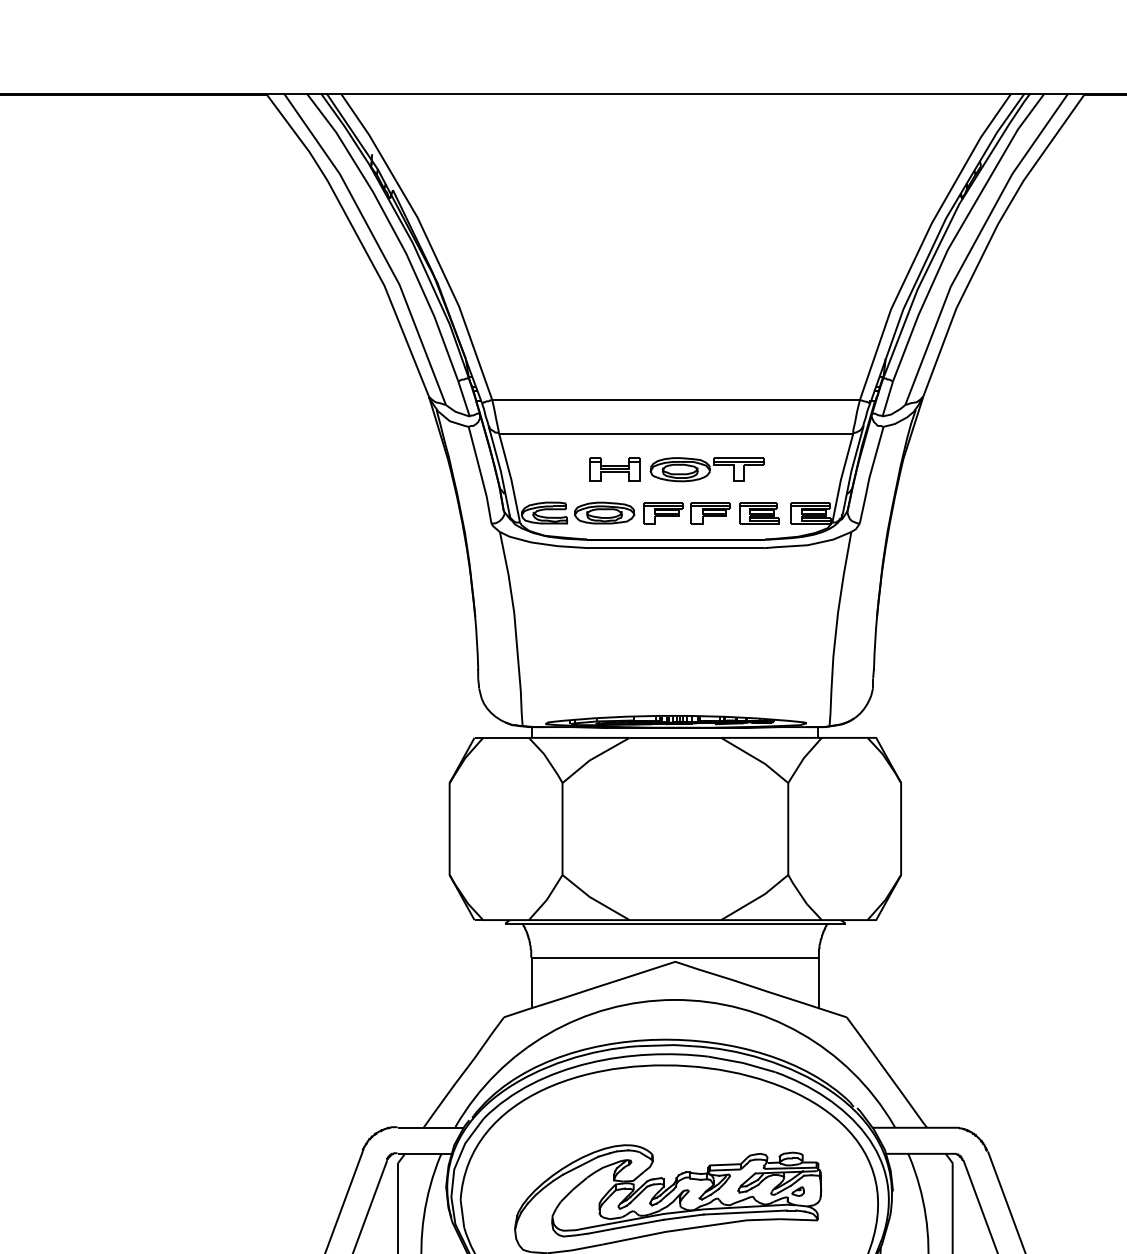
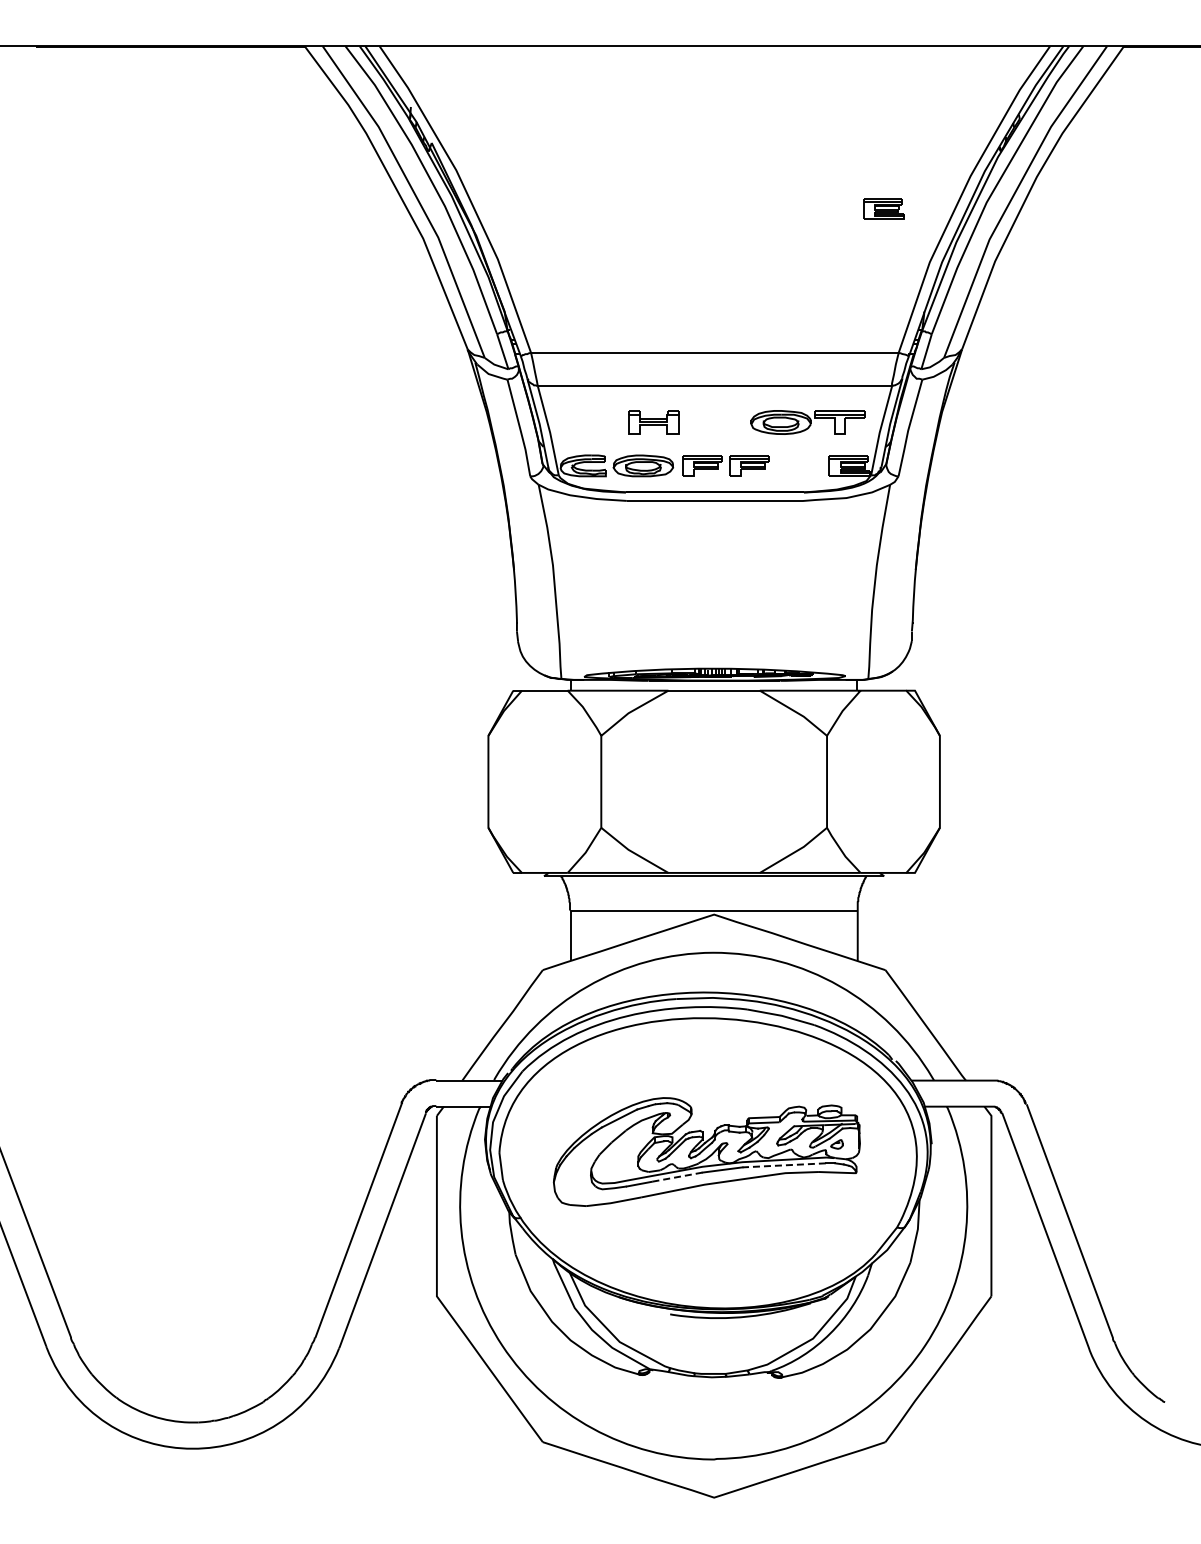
part: (706, 469) -> (807, 422), moved
part: (758, 512) -> (883, 208), moved
line: (745, 1212) -> (784, 1165), solid -> dashed
line: (638, 1224) -> (677, 1177), solid -> dashed

